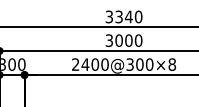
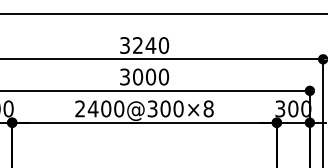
text: (118, 16) -> (137, 45), 3340 -> 3240

